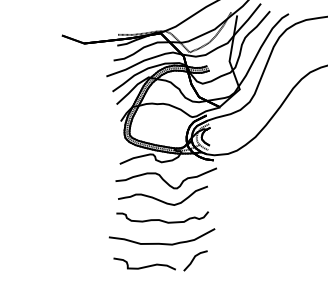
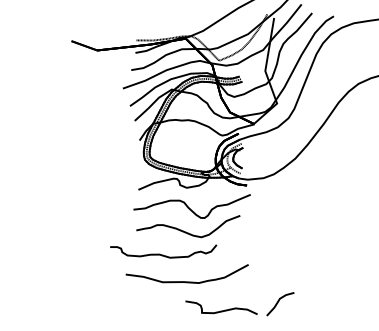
part: (162, 217) -> (163, 251), moved
part: (160, 260) -> (239, 303), moved

